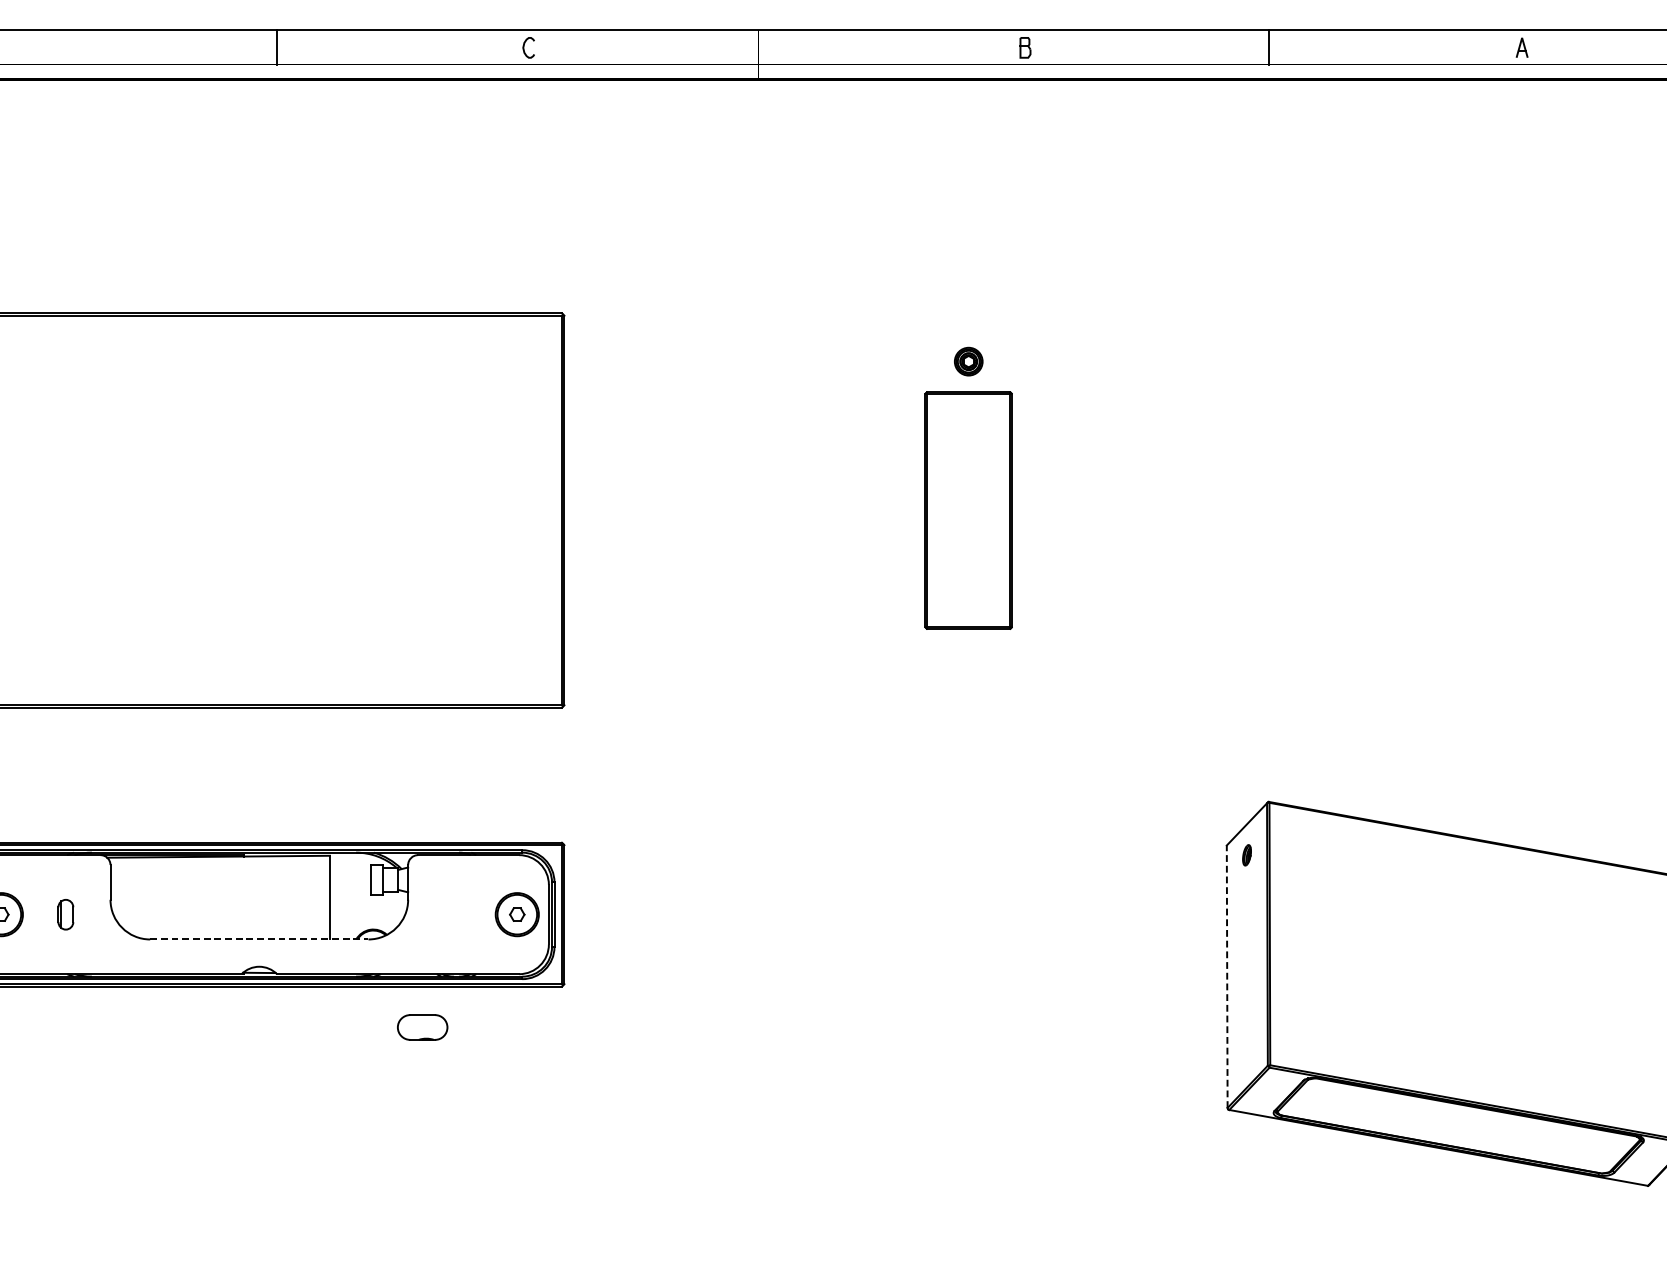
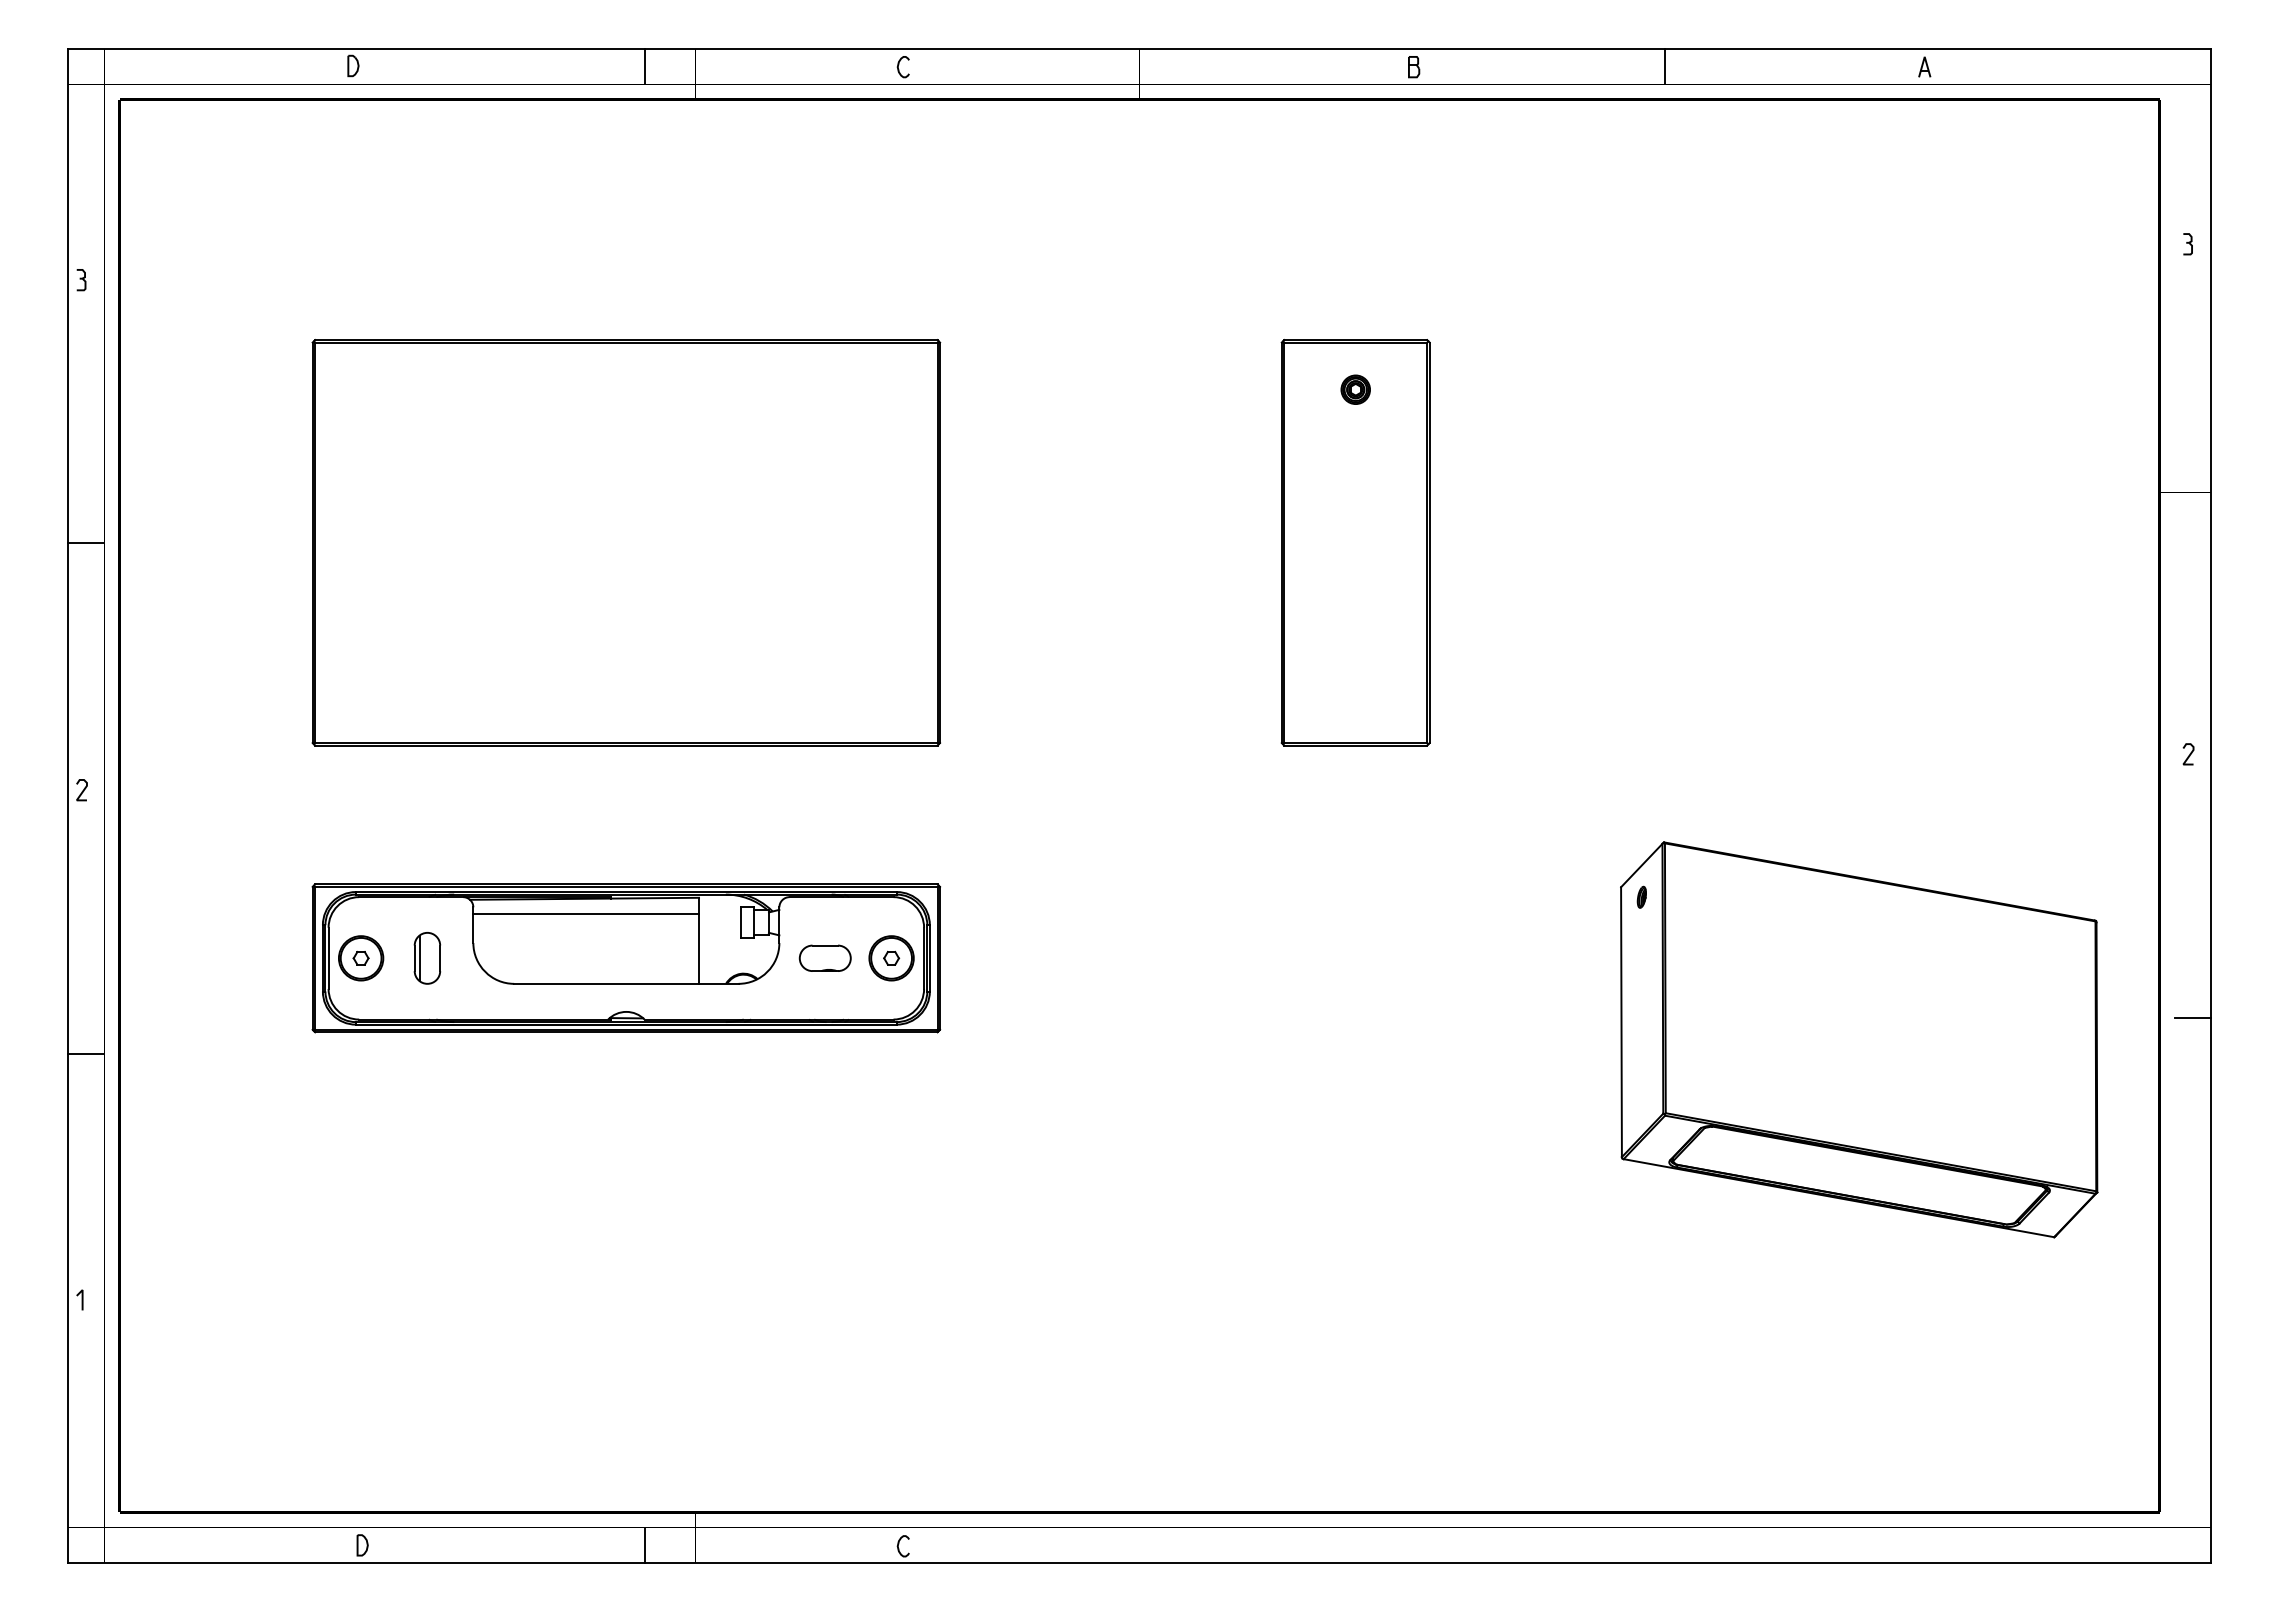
part: (968, 510) -> (1355, 542), size x1.67
line: (220, 872) -> (586, 914), added
part: (65, 914) -> (427, 958), size x1.67
line: (259, 939) -> (626, 983), dashed -> solid
line: (1227, 977) -> (1621, 1022), dashed -> solid
part: (421, 1026) -> (824, 957), moved

